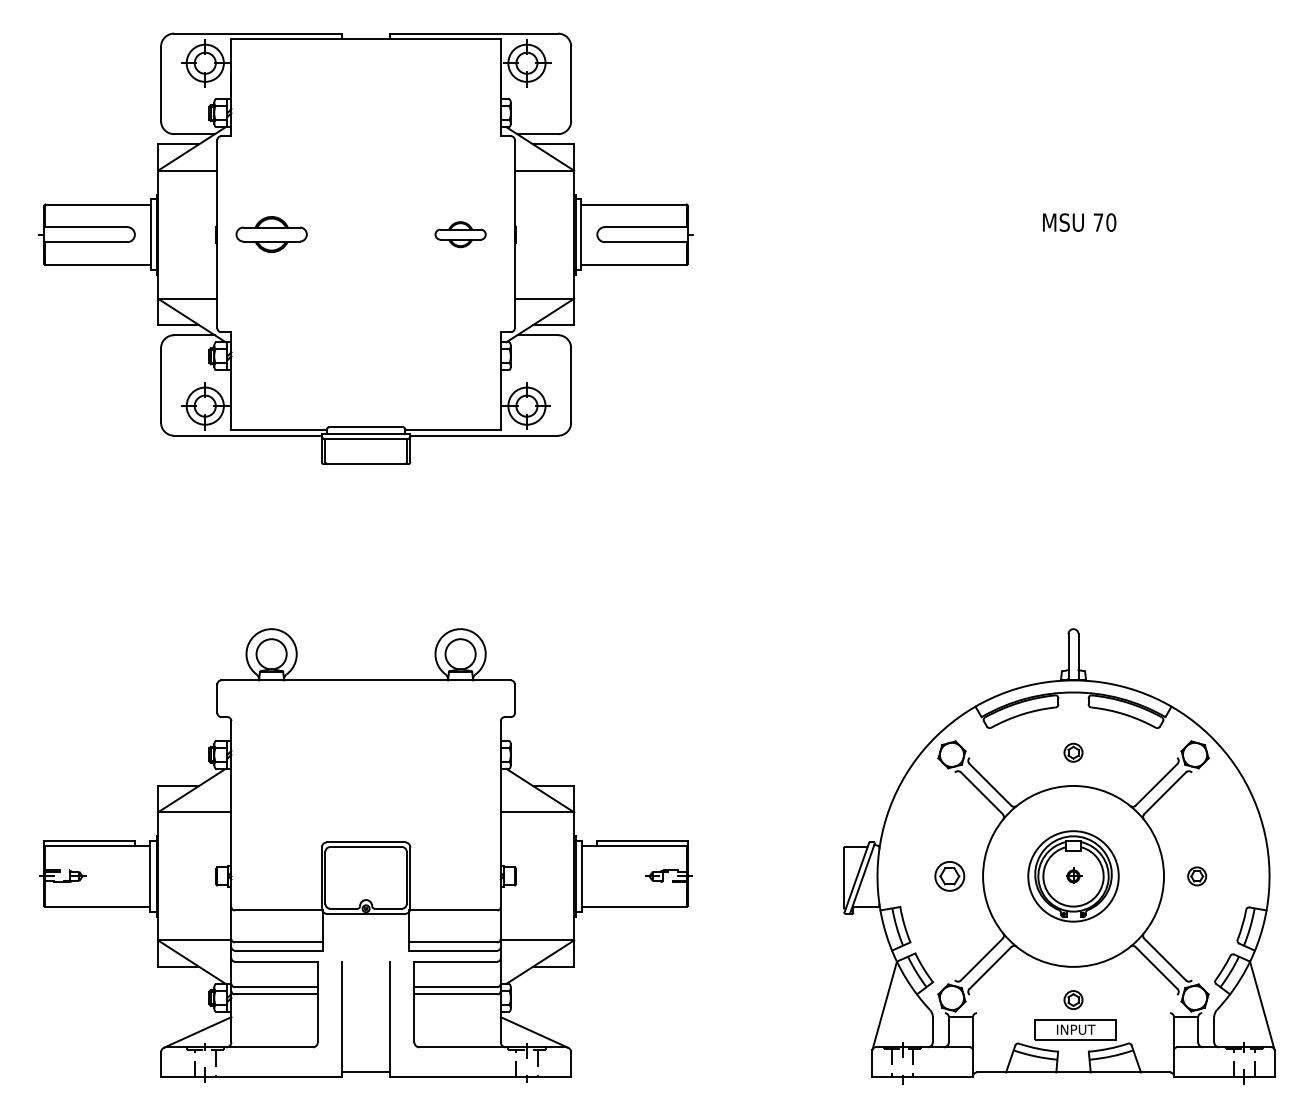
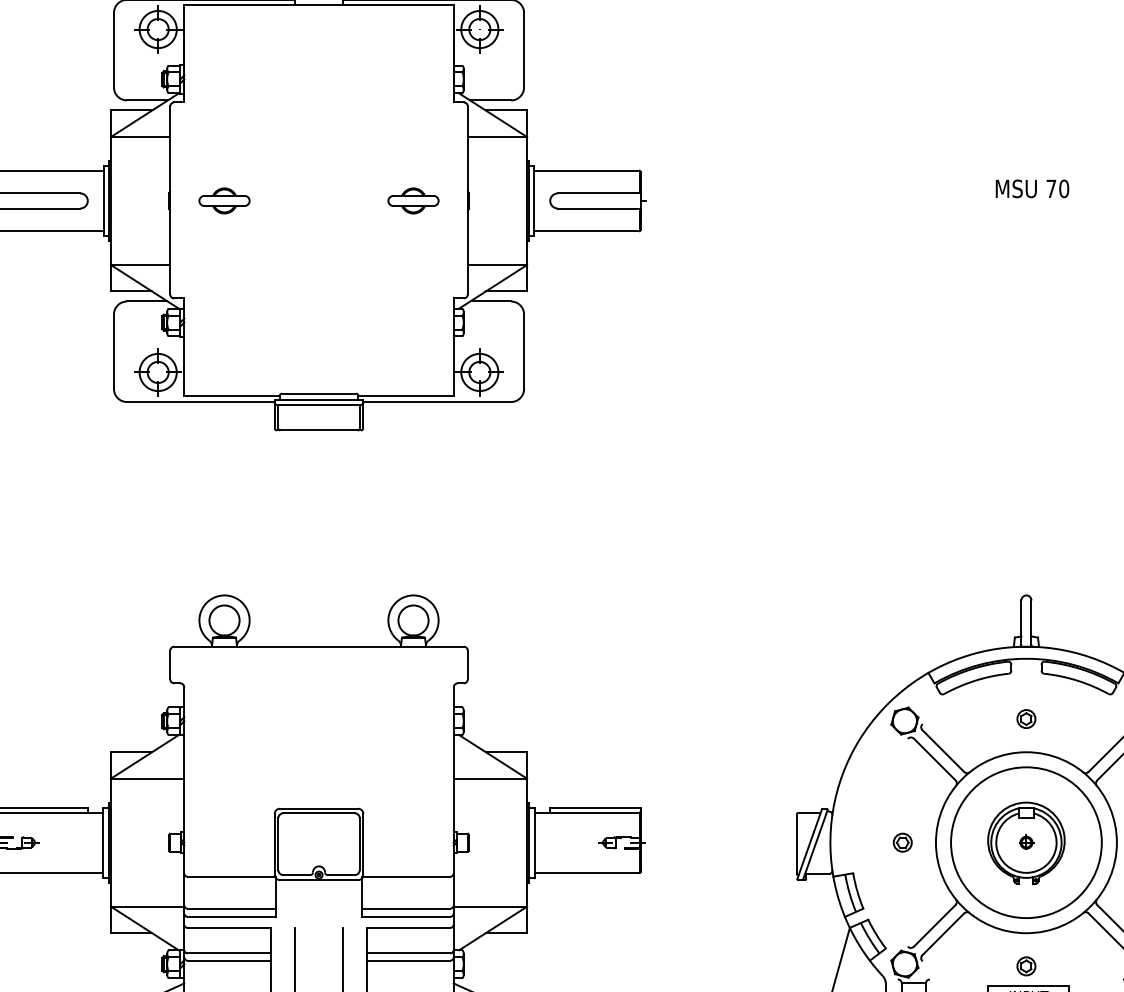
part: (271, 234) -> (224, 200), size x0.71
part: (949, 876) -> (902, 842), size x0.62
circle: (1073, 876) -> (1026, 842), size x1.67

